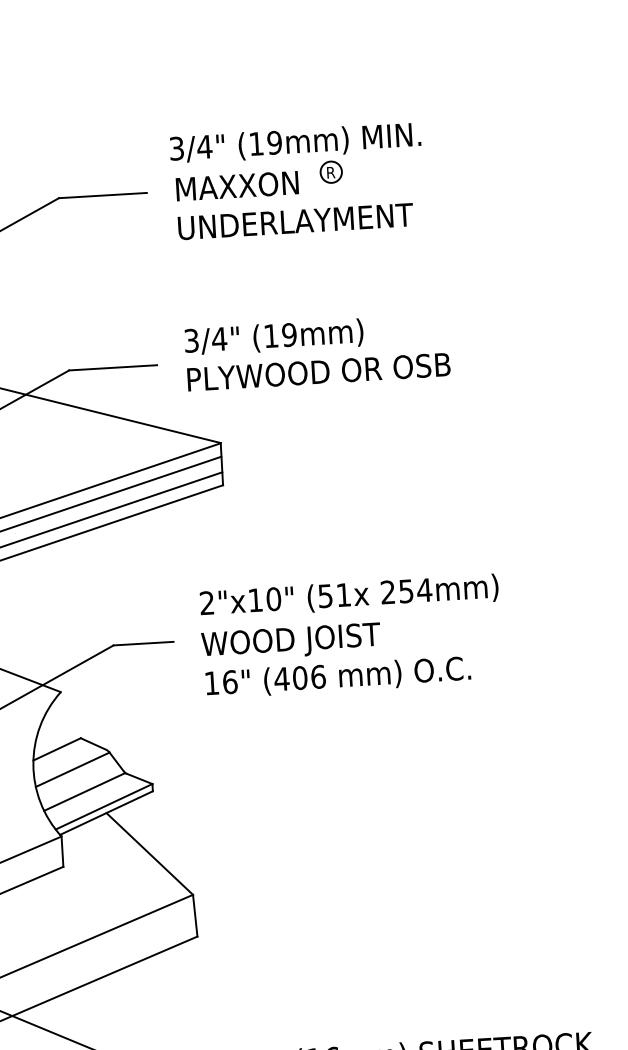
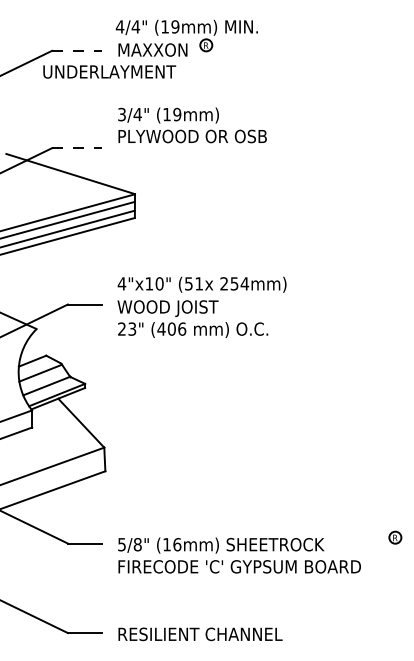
text: (175, 148) -> (119, 26), 3/4" -> 4/4"
line: (102, 194) -> (76, 50), solid -> dashed
text: (295, 220) -> (109, 71), moved
text: (317, 352) -> (192, 125), moved
line: (112, 368) -> (76, 148), solid -> dashed
text: (206, 602) -> (121, 283), 2"x10" -> 4"x10"
text: (221, 681) -> (127, 328), 16" -> 23"

